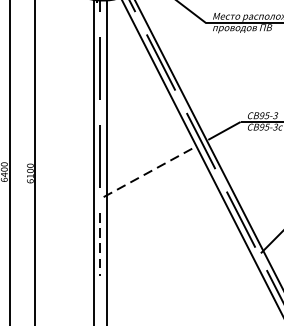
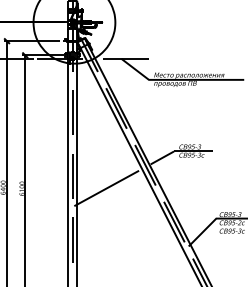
line: (147, 173) -> (106, 188), dashed -> solid
line: (100, 245) -> (72, 240), dashed -> solid

